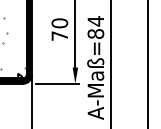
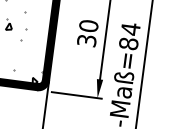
text: (59, 35) -> (86, 40), 70 -> 30

